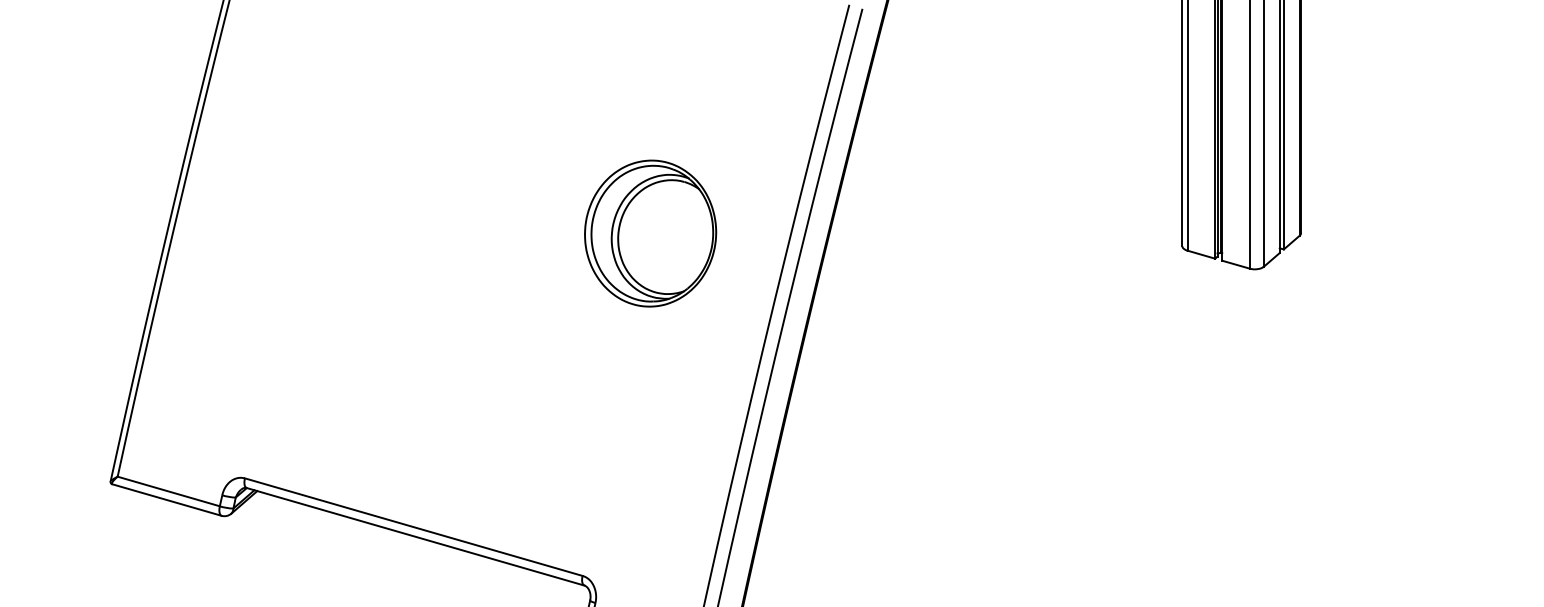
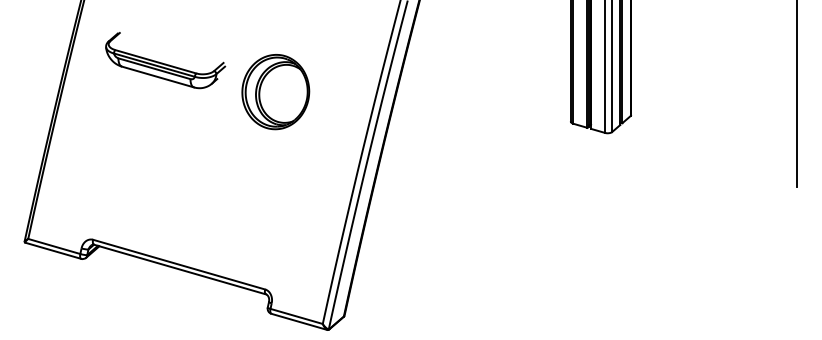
part: (387, 126) -> (165, 60), added
part: (650, 234) -> (275, 92), moved

